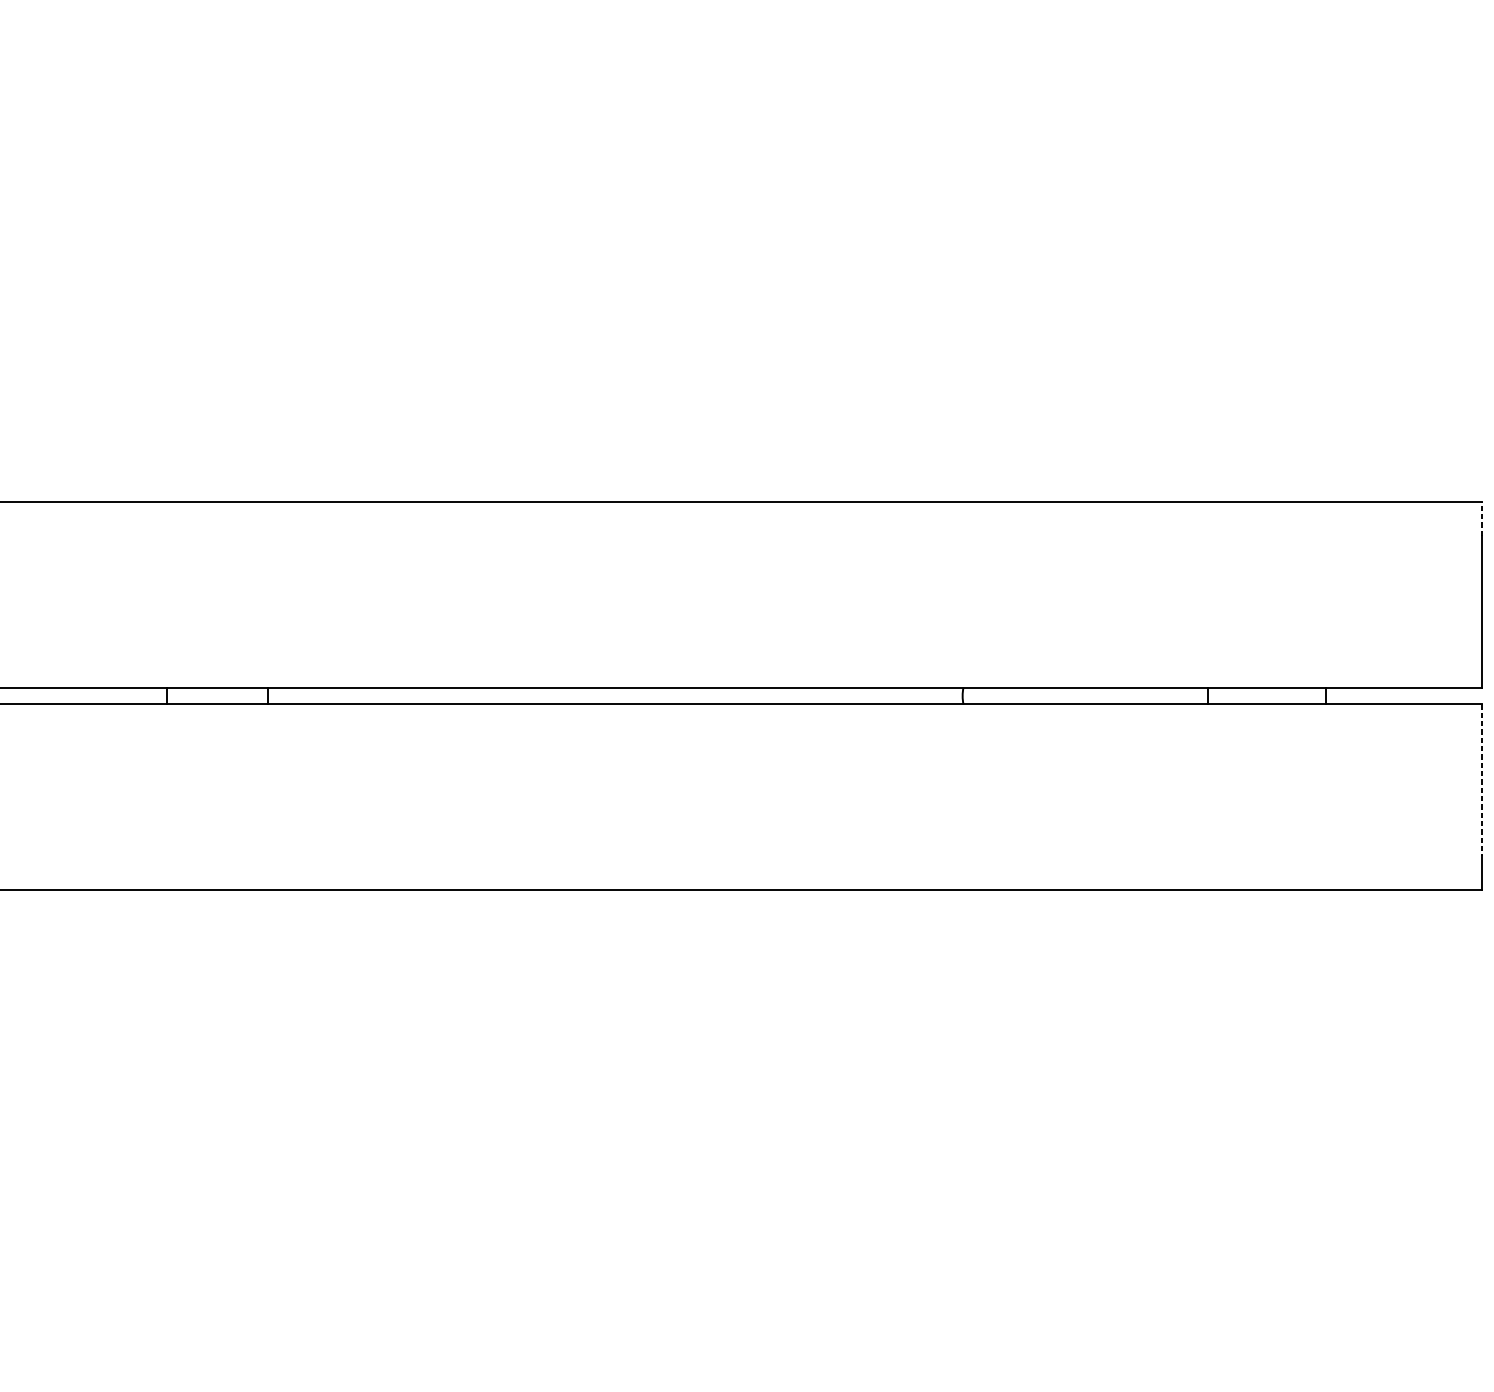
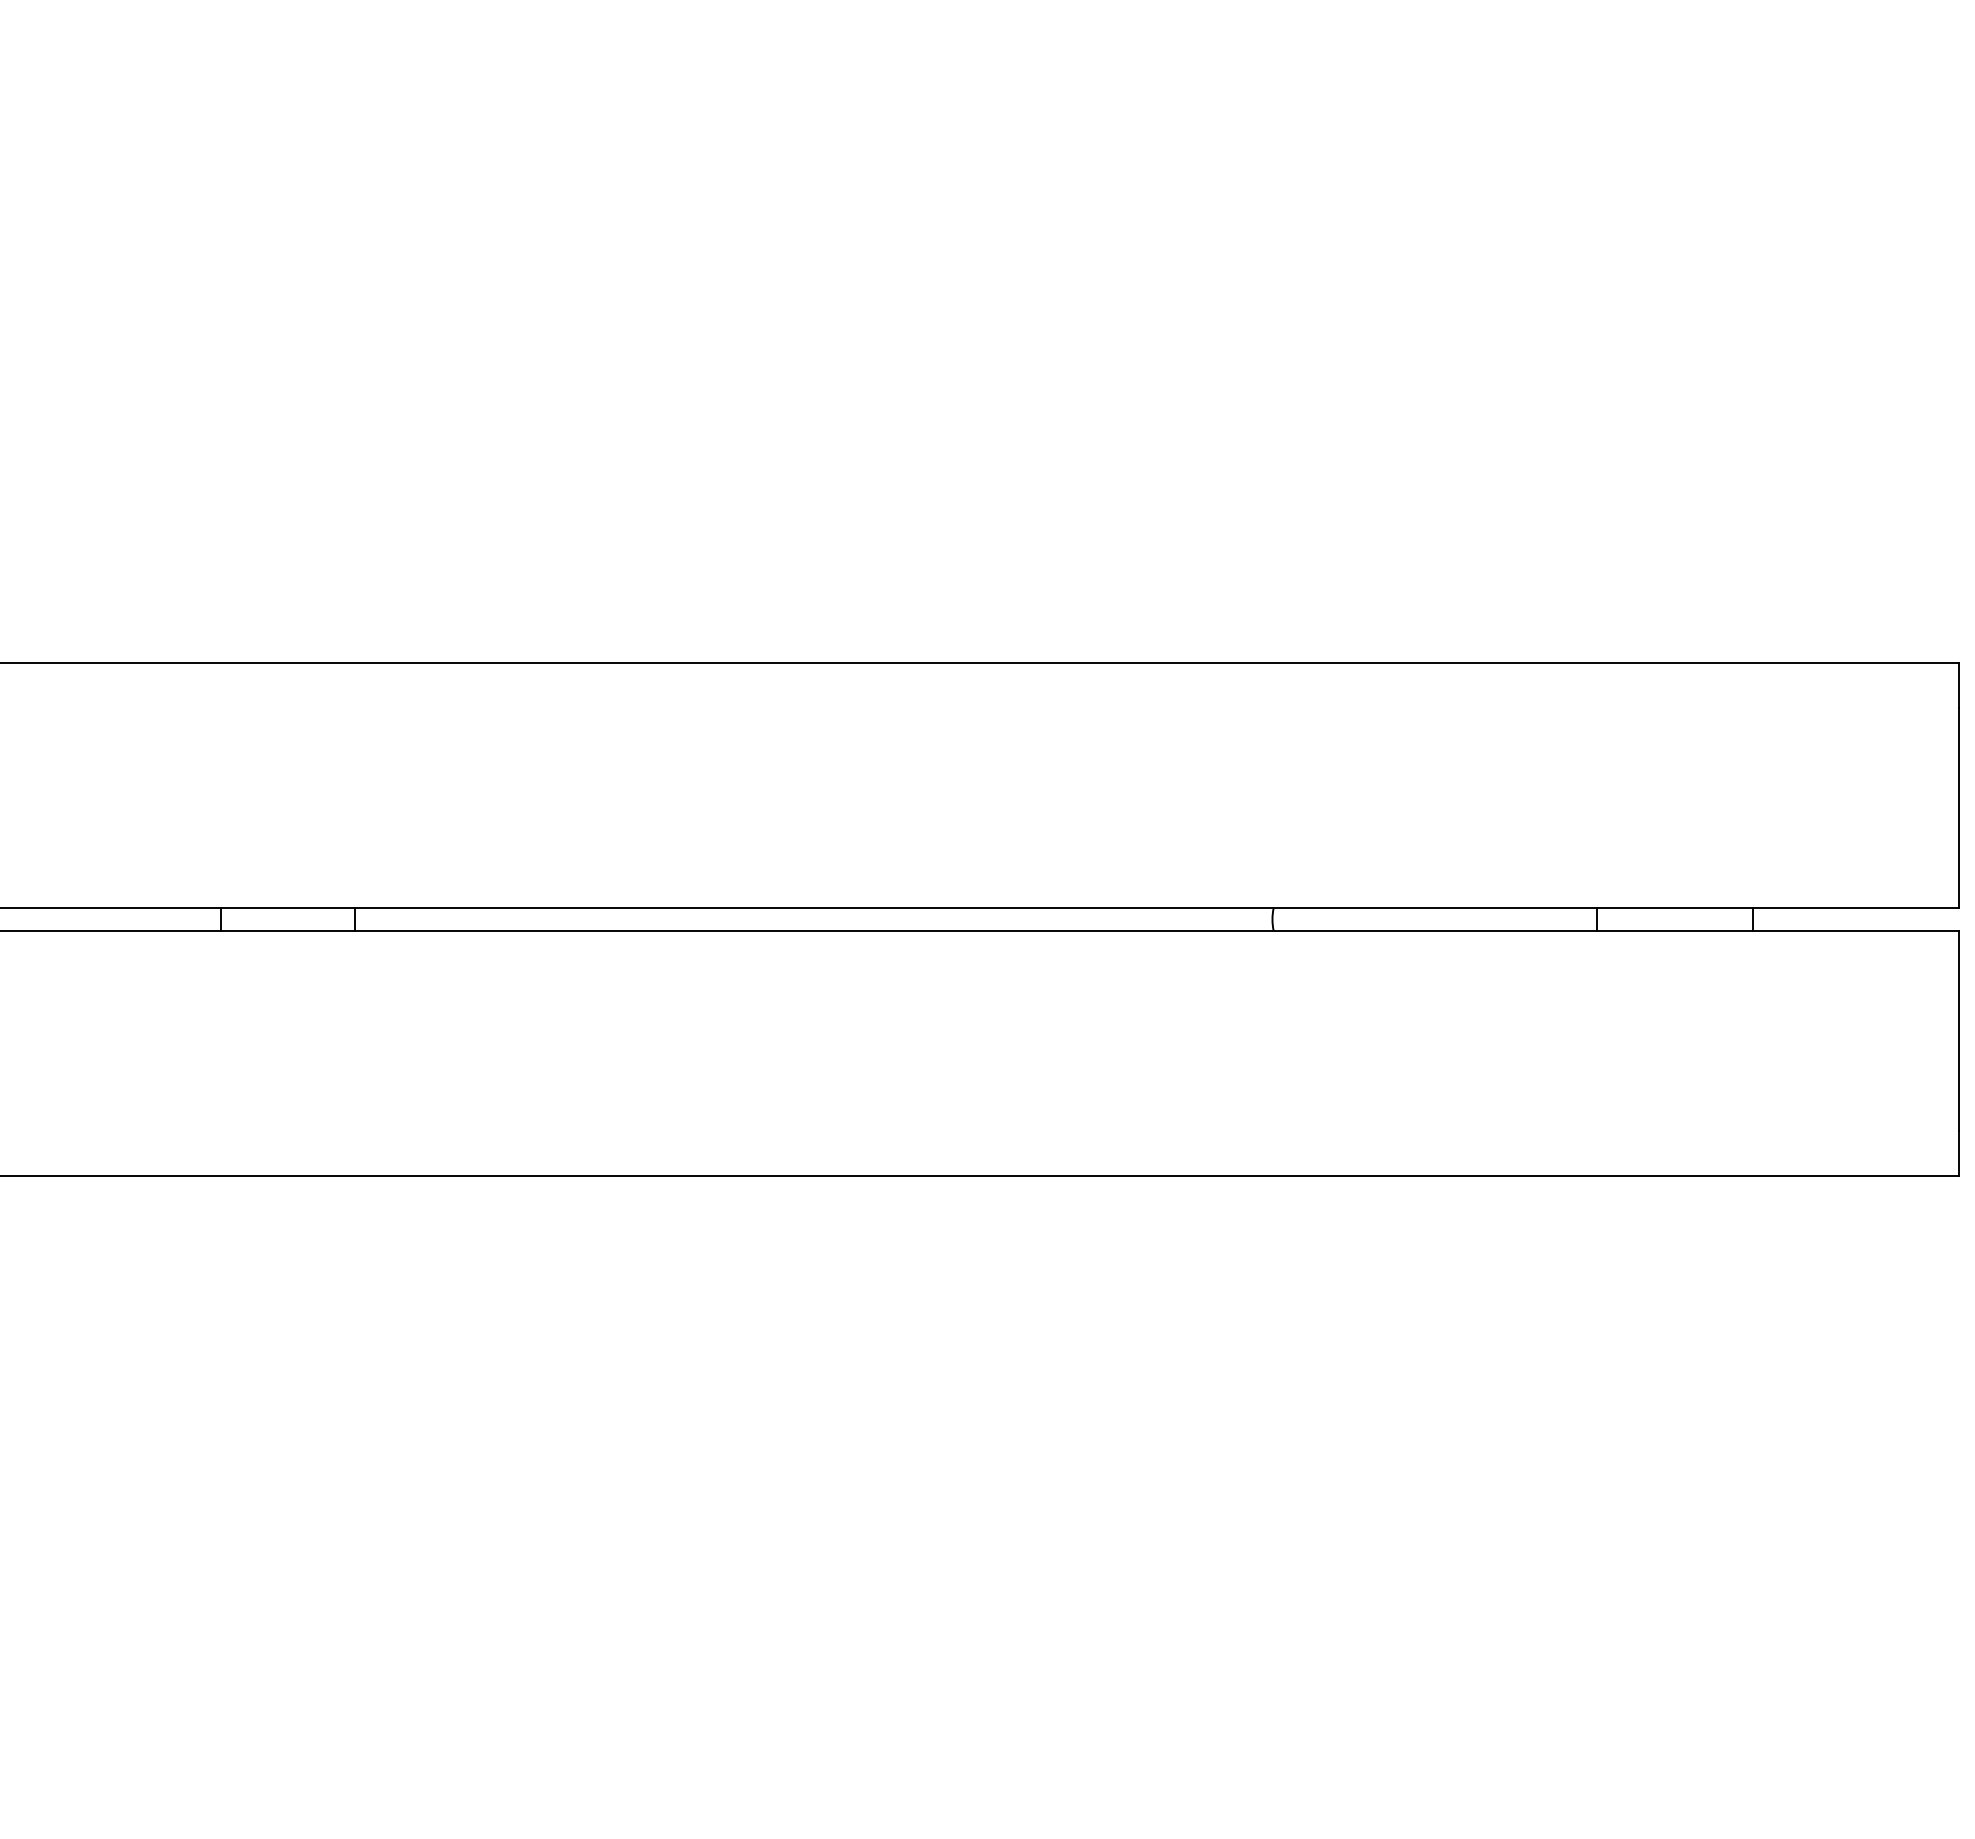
line: (1481, 518) -> (1958, 685), dashed -> solid
line: (1481, 780) -> (1958, 1031), dashed -> solid

